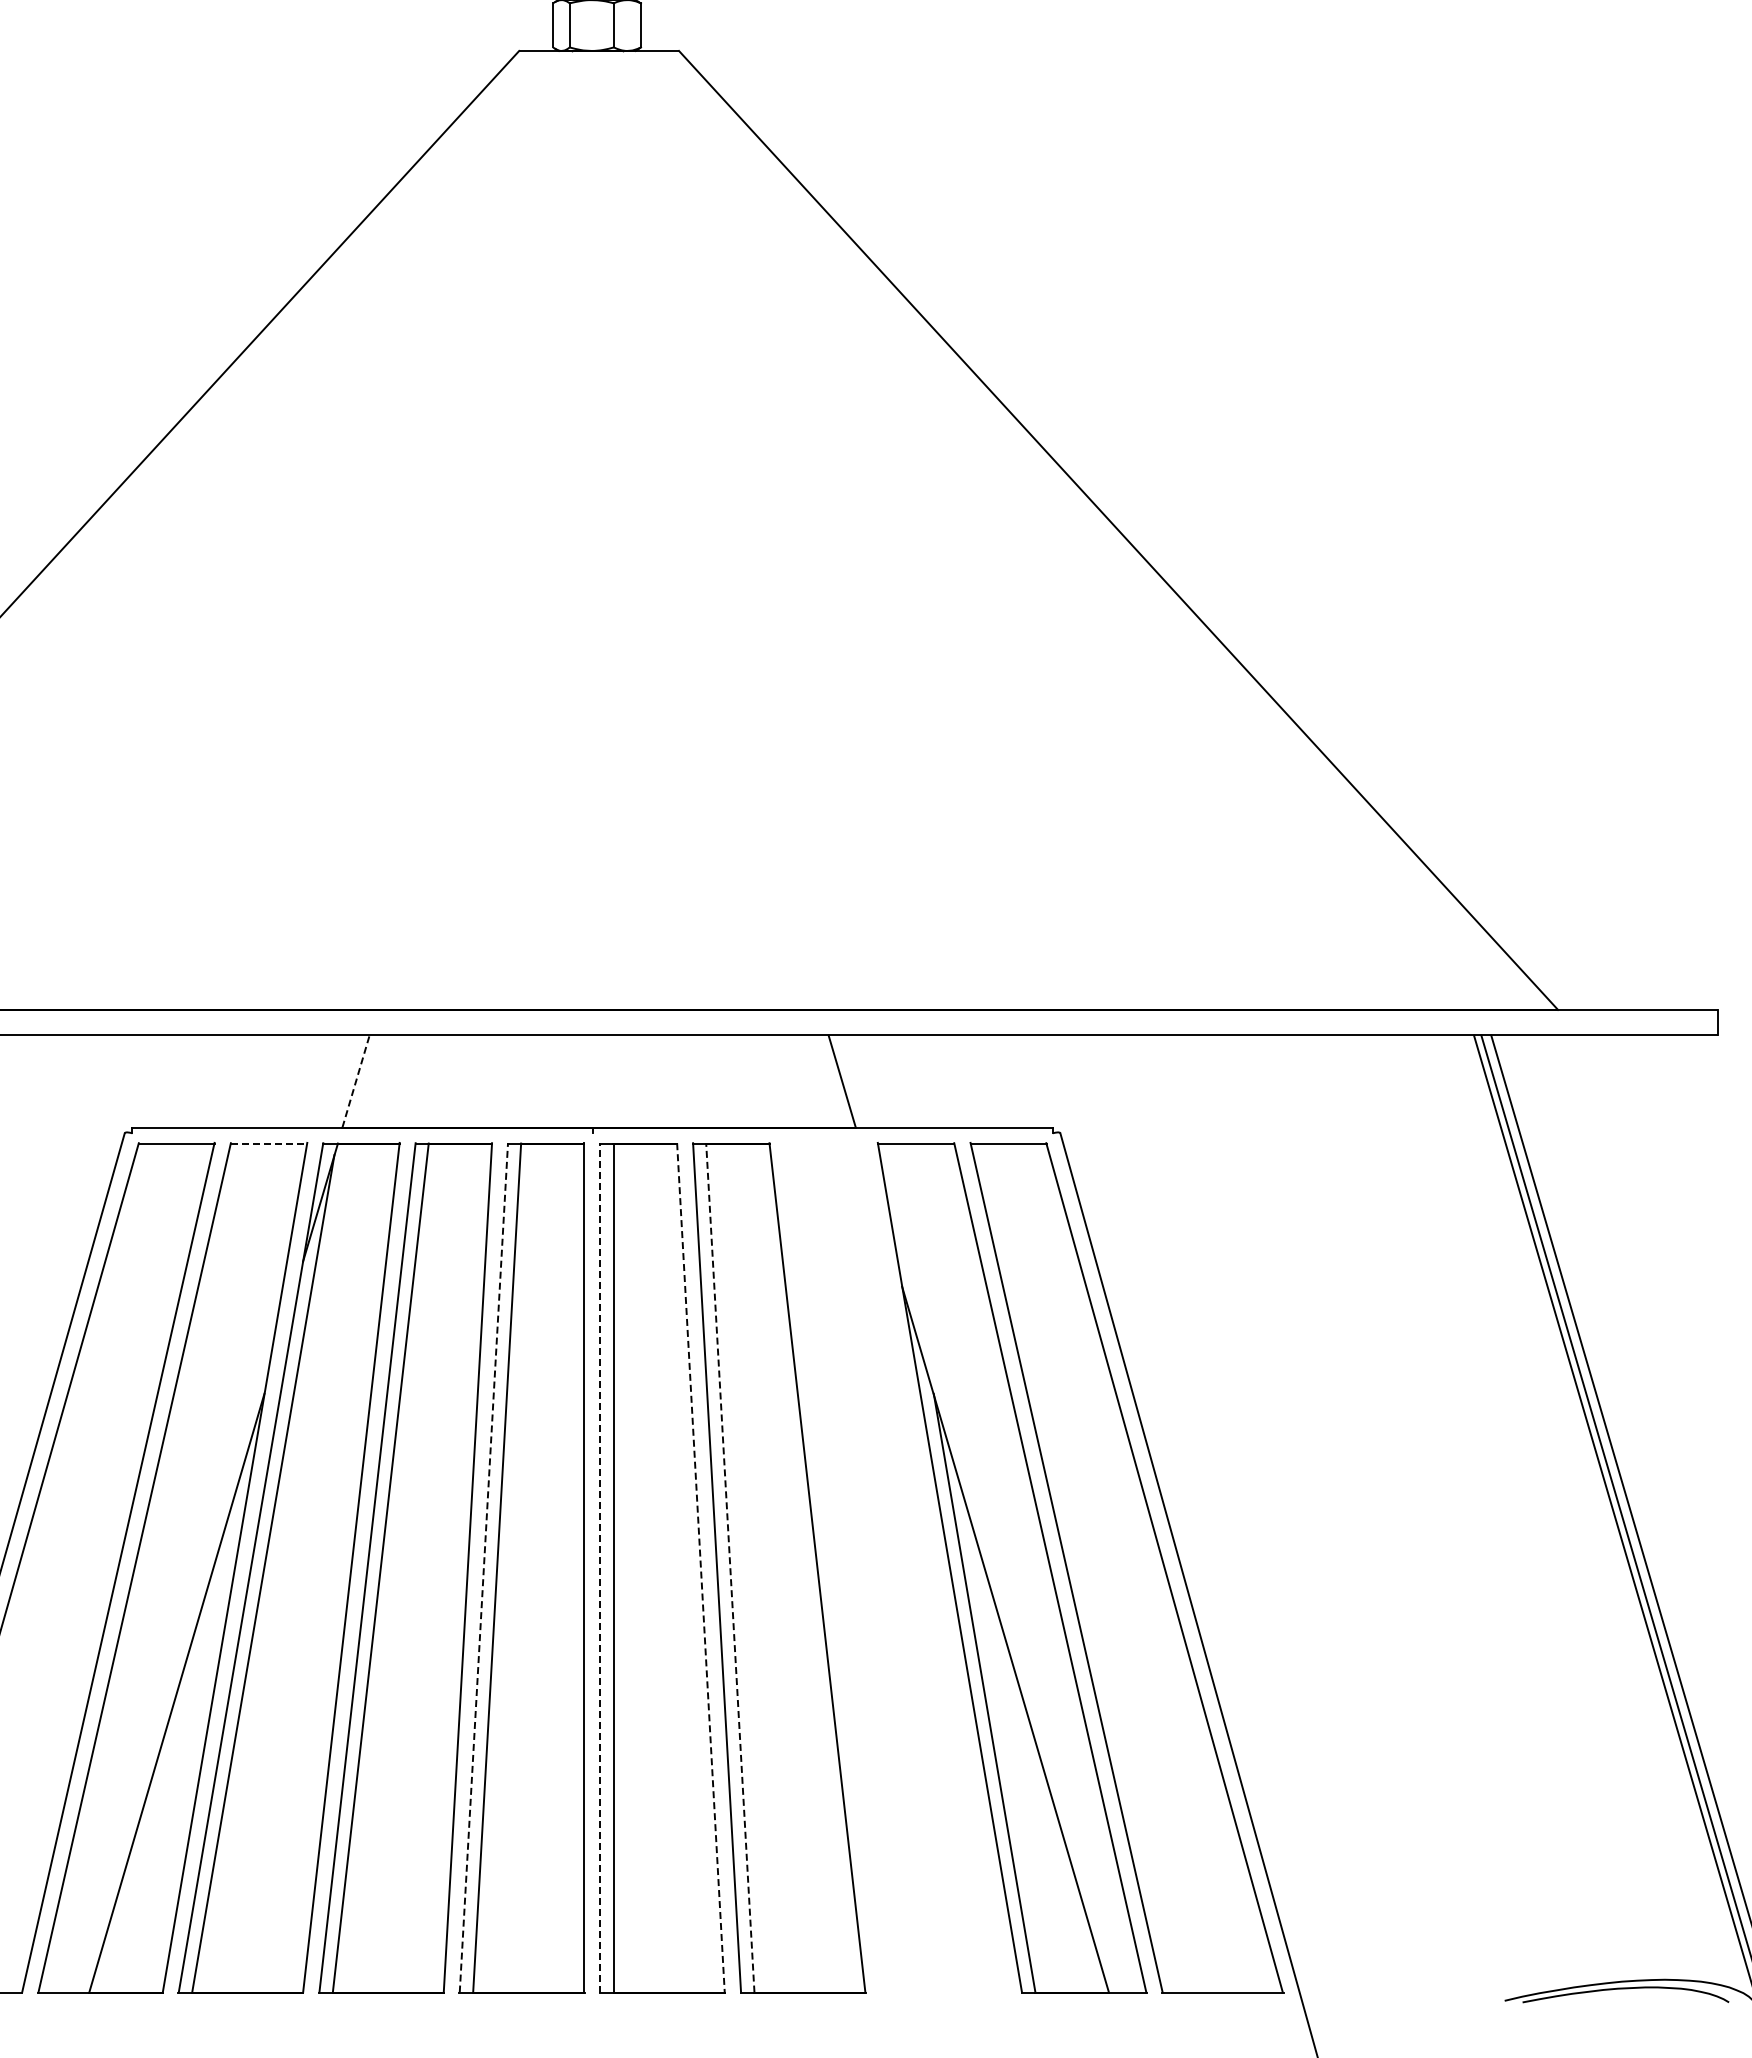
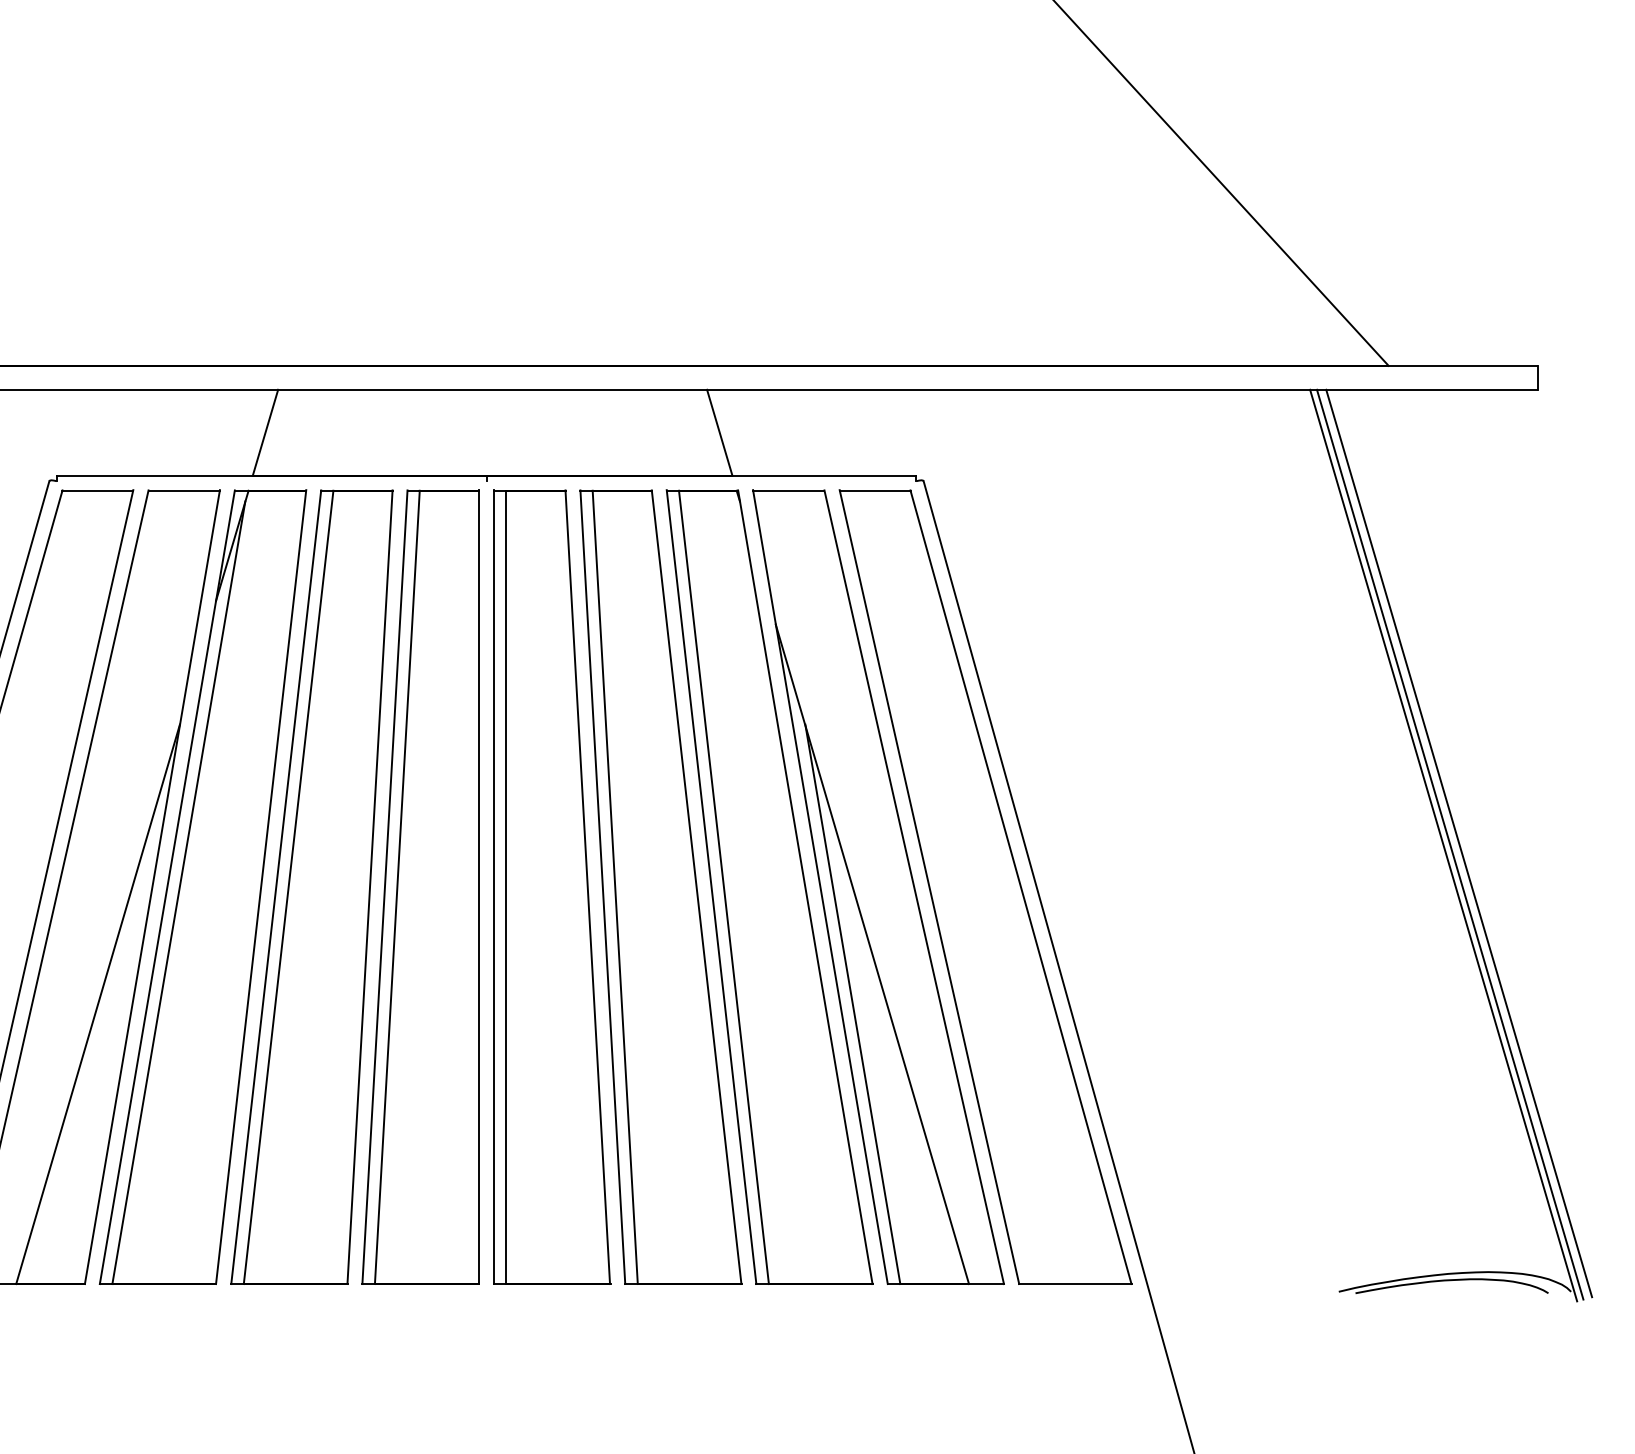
line: (356, 1081) -> (265, 432), dashed -> solid
line: (269, 1143) -> (184, 490), dashed -> solid
line: (483, 1567) -> (384, 886), dashed -> solid
line: (600, 1567) -> (493, 886), dashed -> solid
line: (730, 1567) -> (615, 886), dashed -> solid
part: (895, 1567) -> (769, 886), added
line: (700, 1568) -> (587, 887), dashed -> solid

